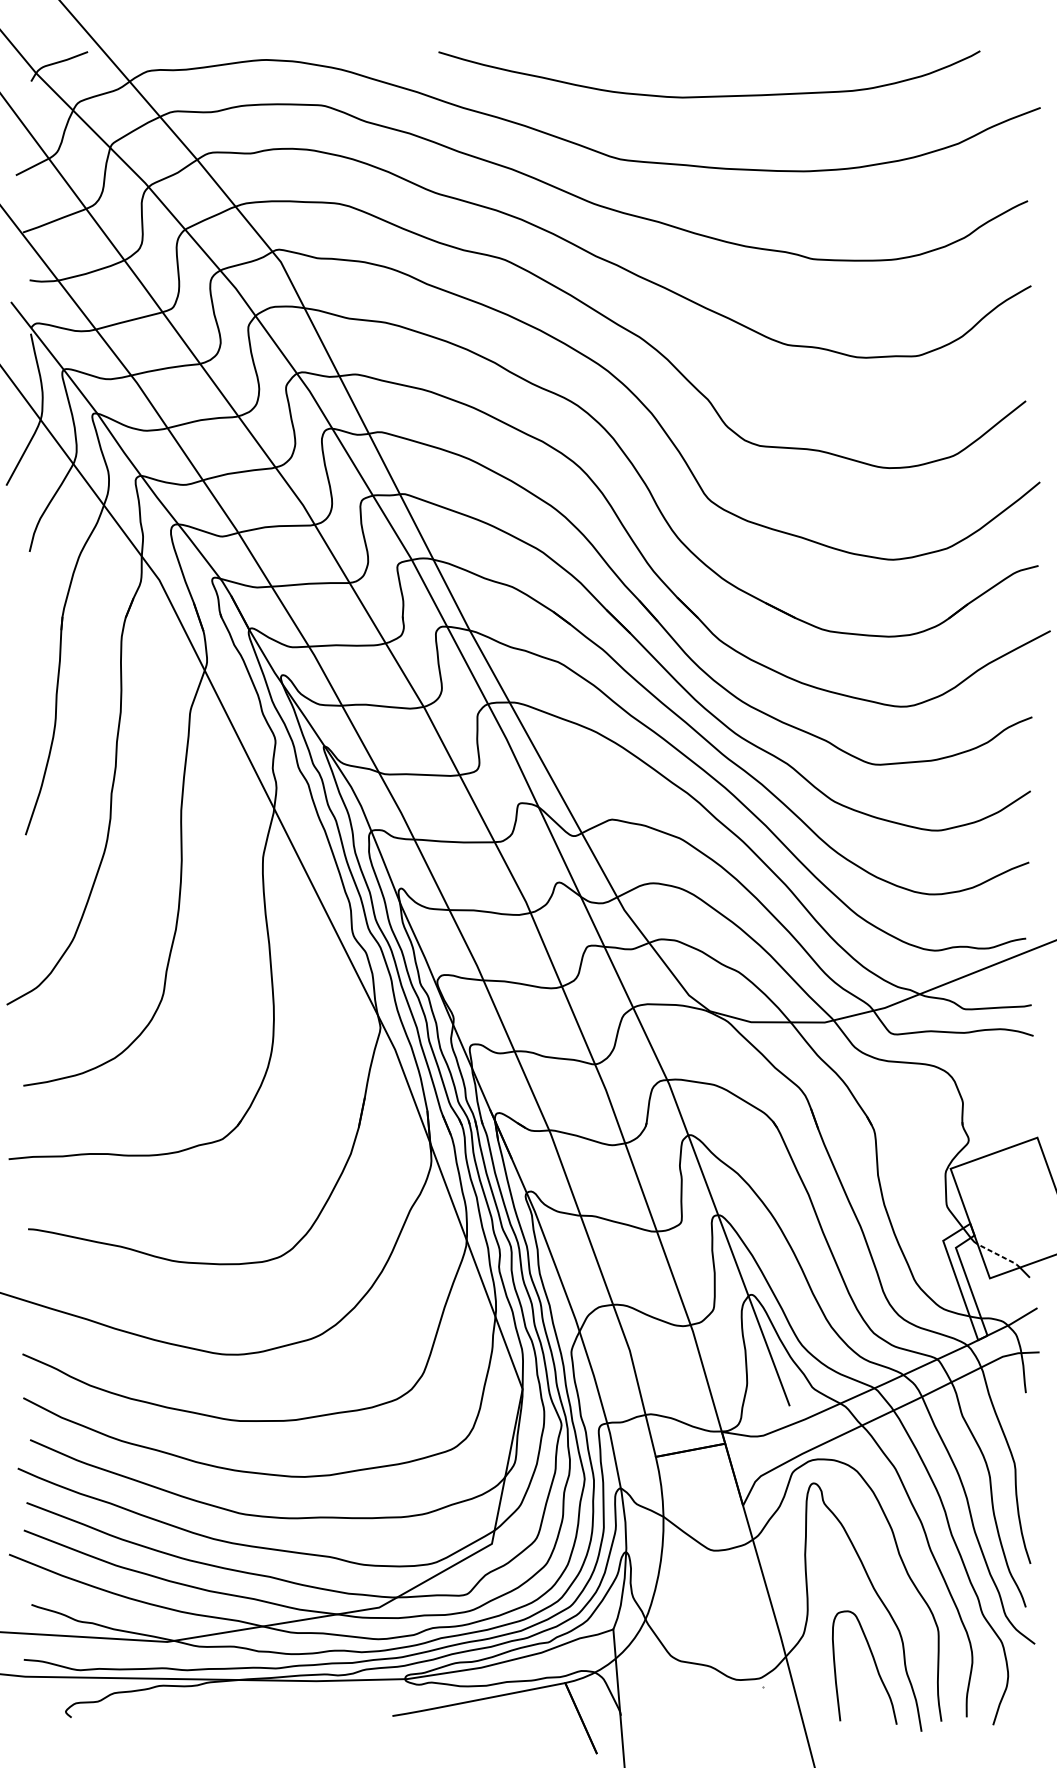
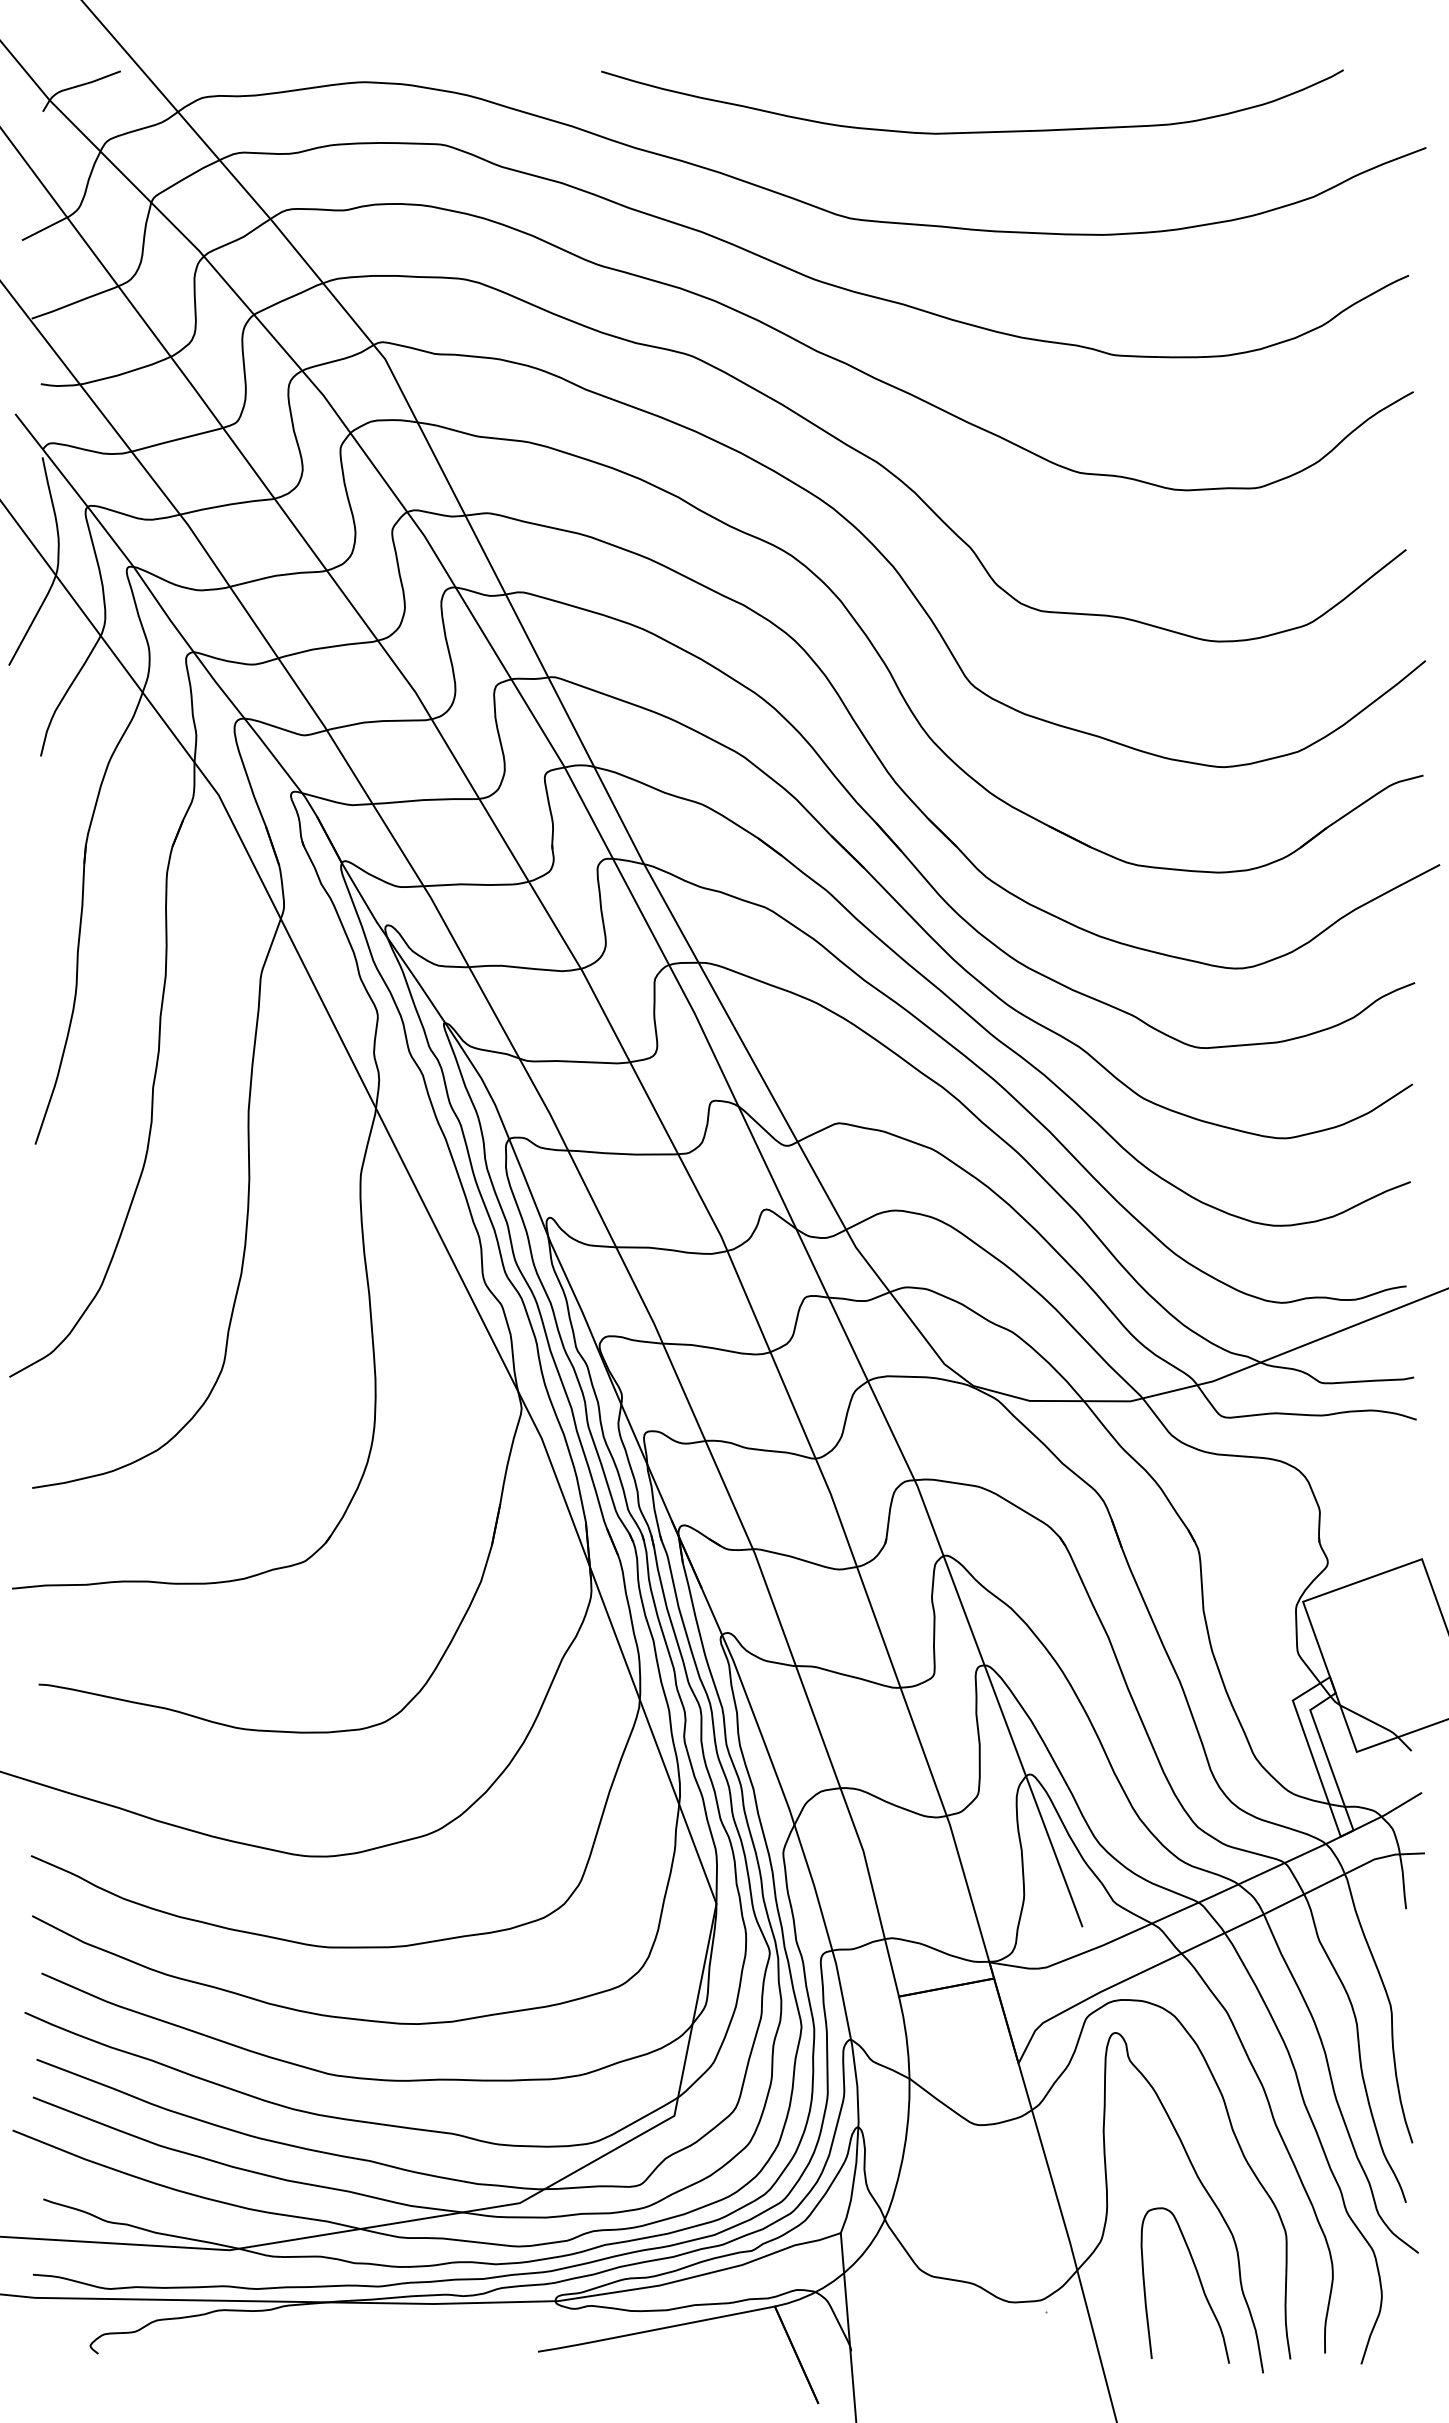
line: (999, 1256) -> (1370, 1721), dashed -> solid

